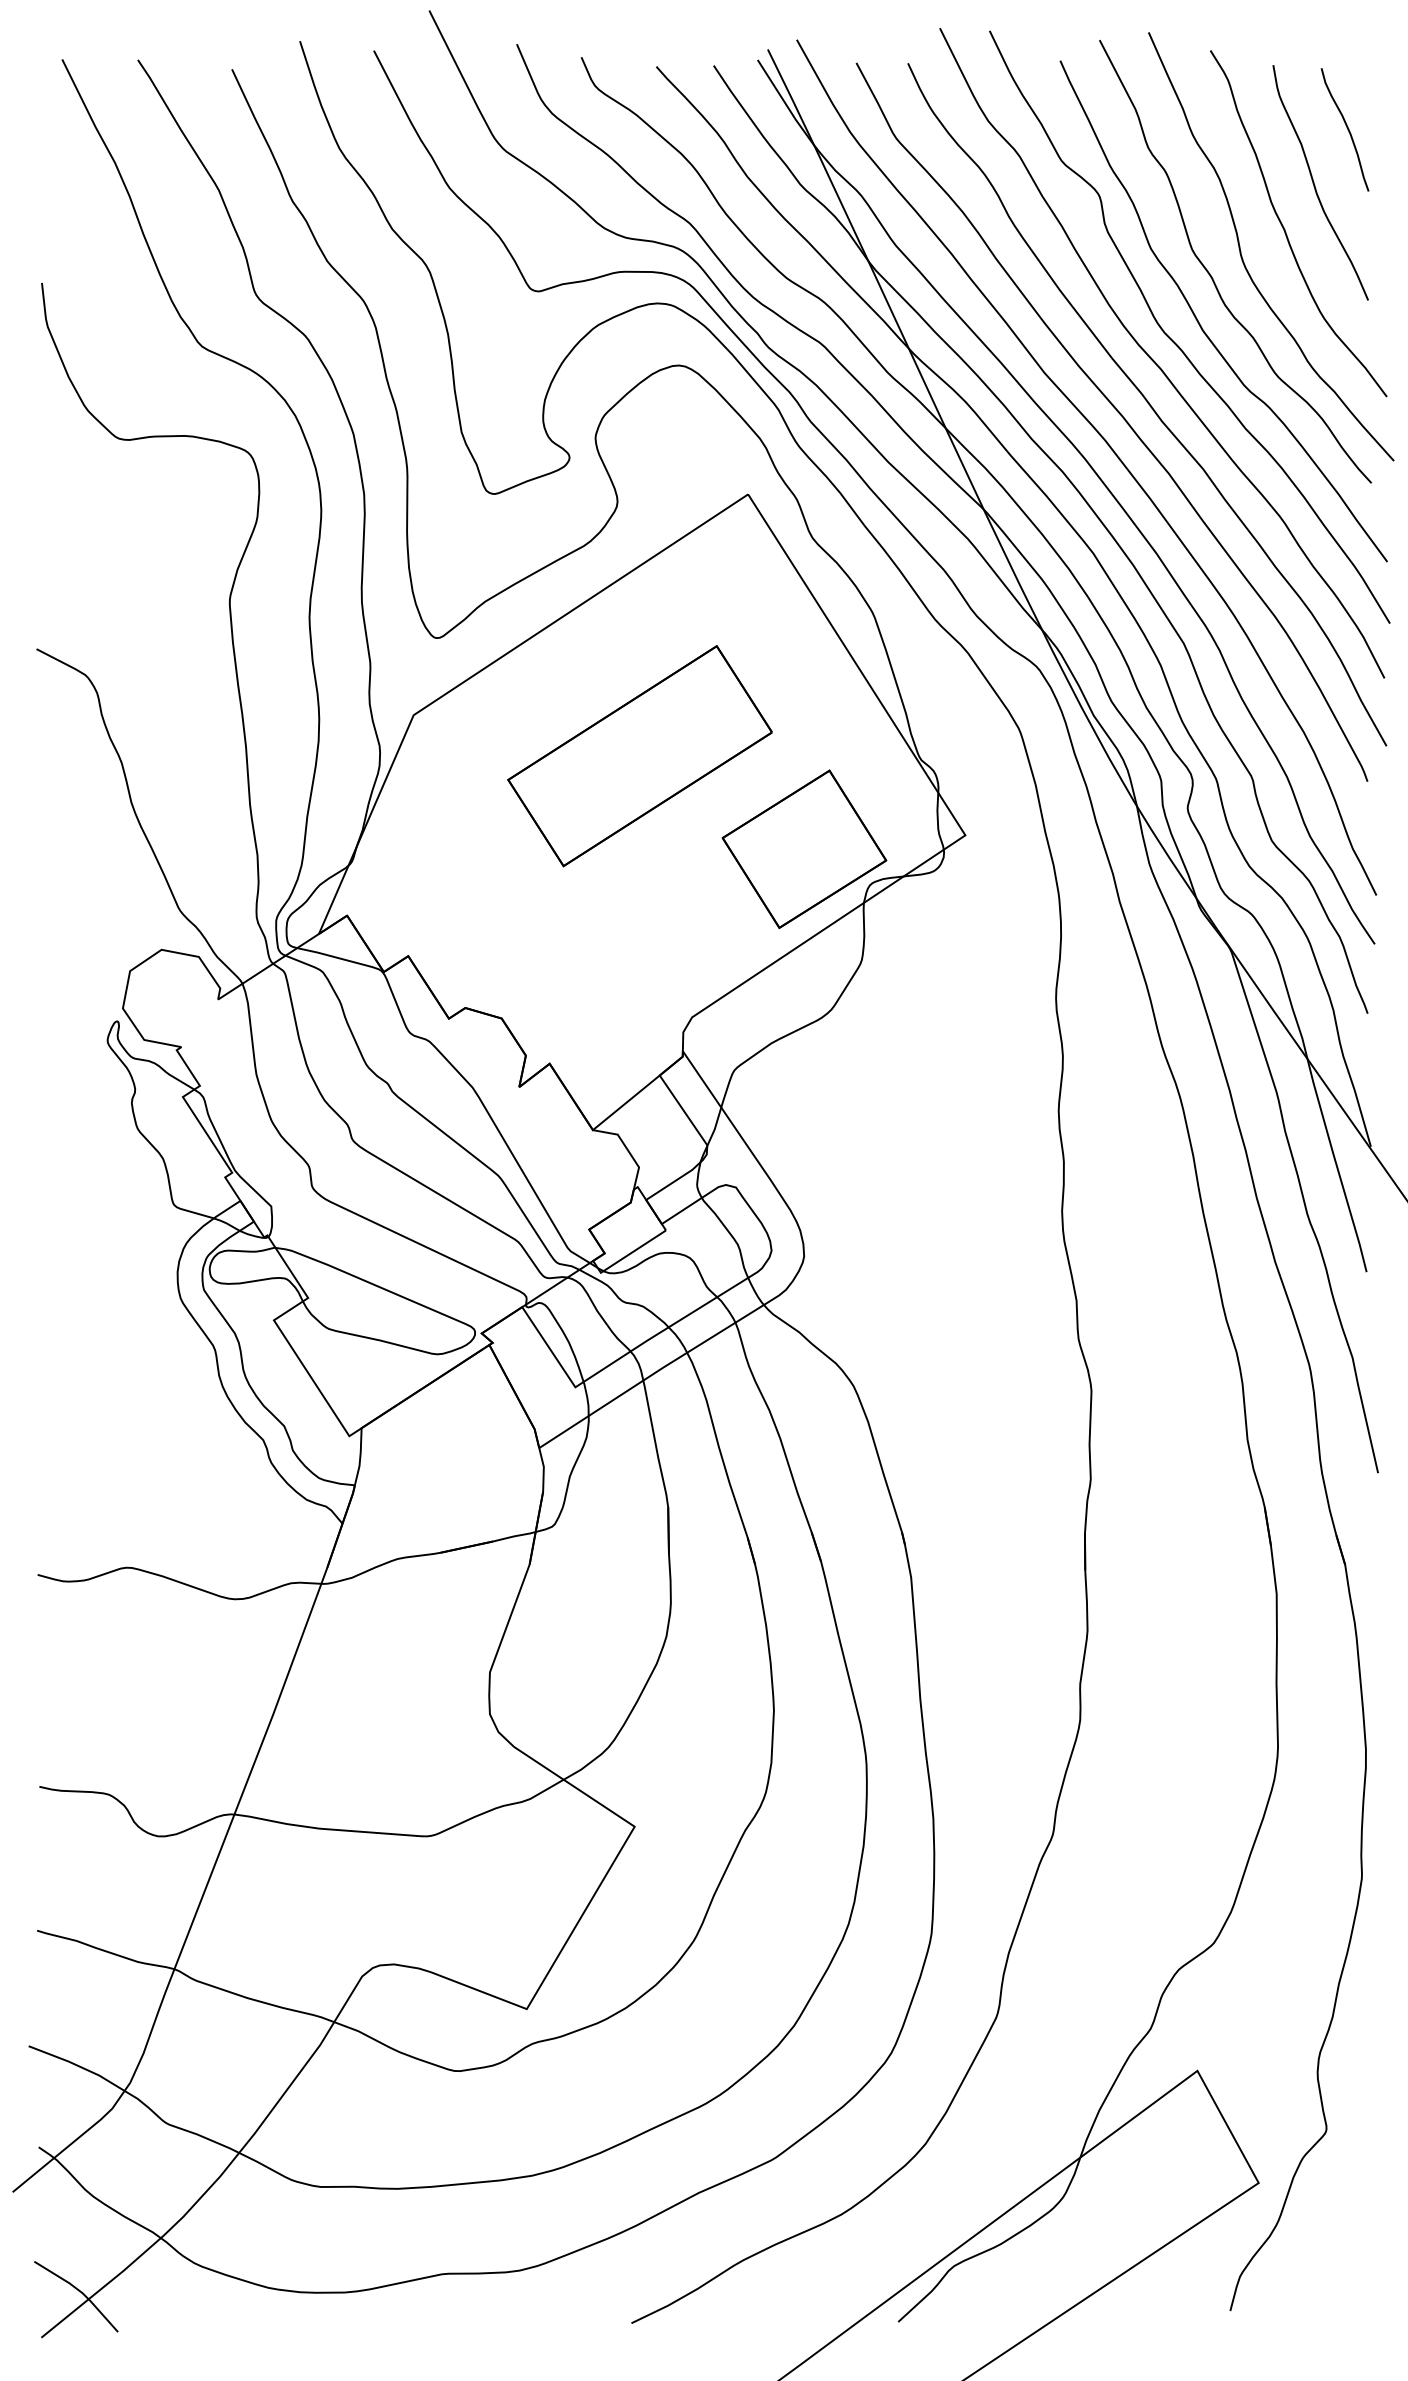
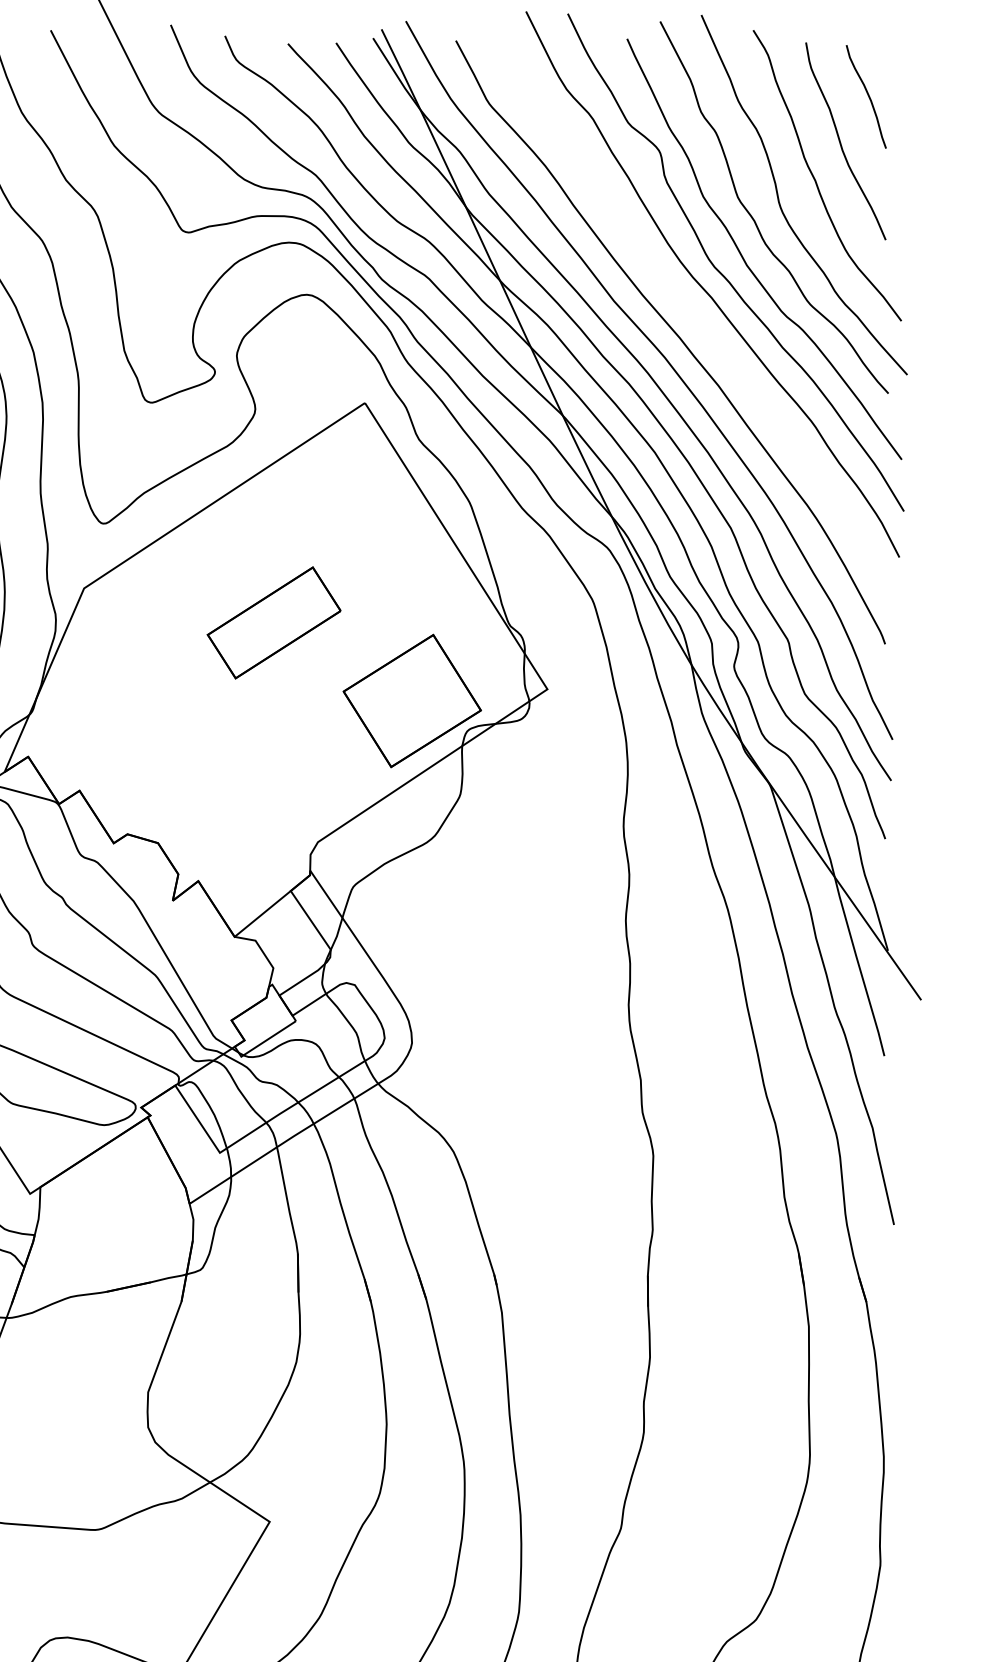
curve: (1147, 403) -> (700, 326), removed
part: (639, 756) -> (273, 623), size x0.6

